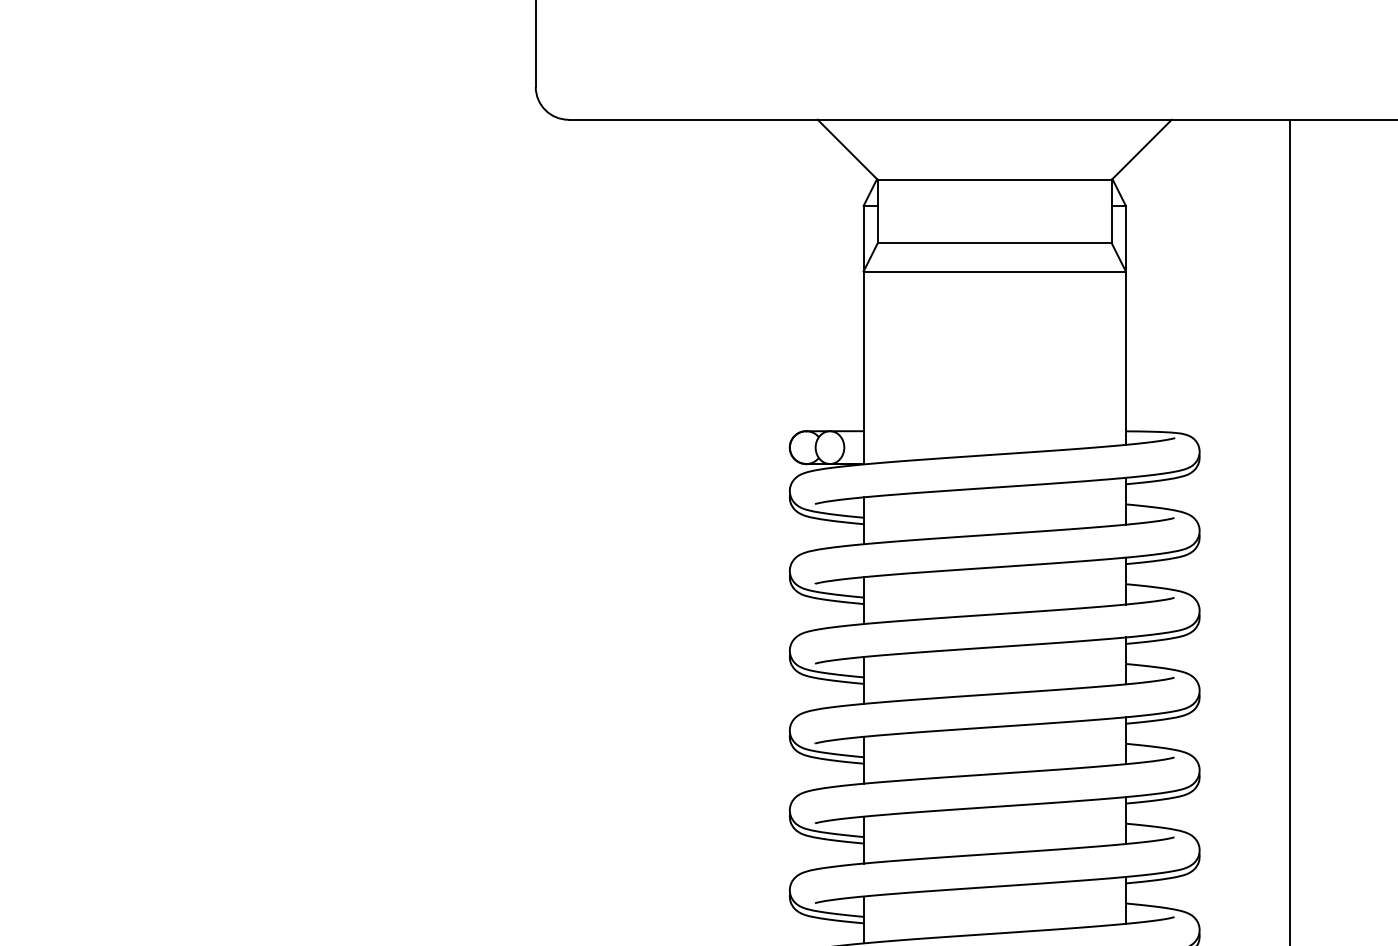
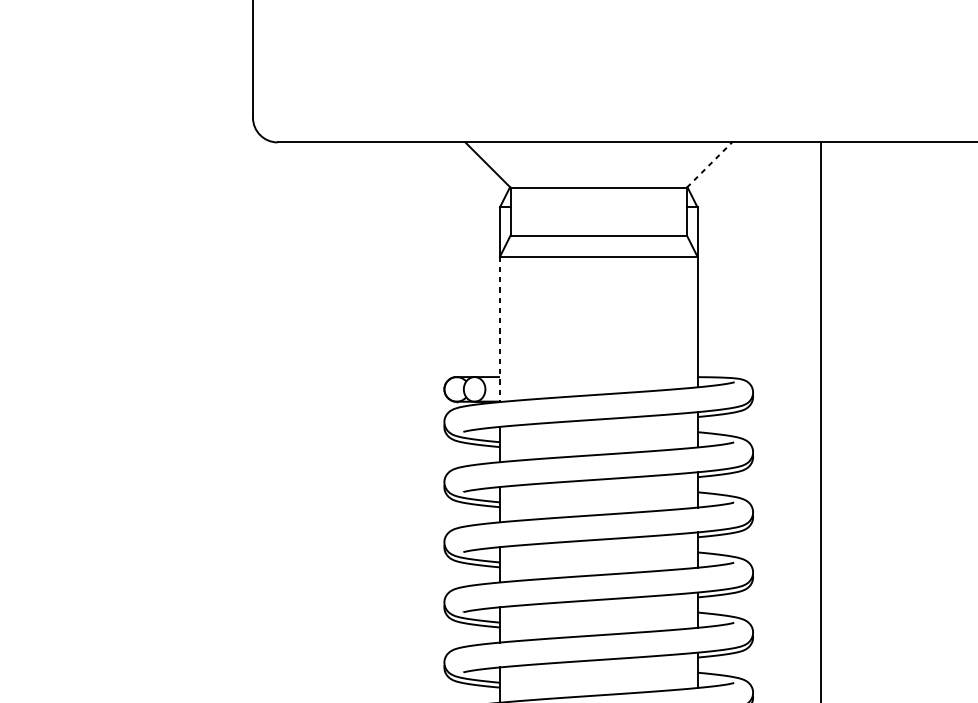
line: (1142, 149) -> (710, 164), solid -> dashed
line: (863, 368) -> (499, 329), solid -> dashed

